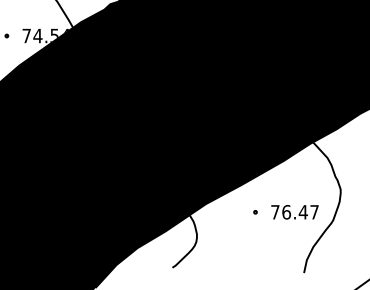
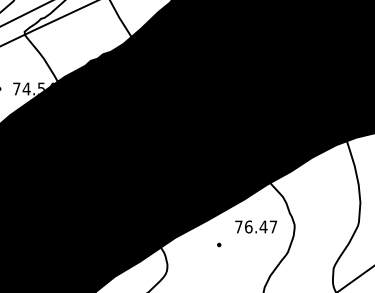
text: (295, 211) -> (256, 226), moved

